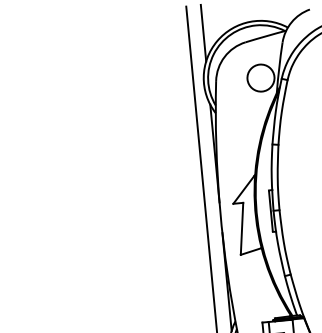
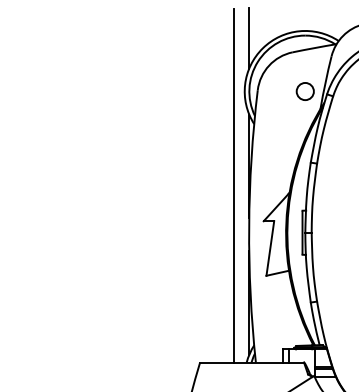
circle: (260, 78) -> (304, 91), size x0.6

